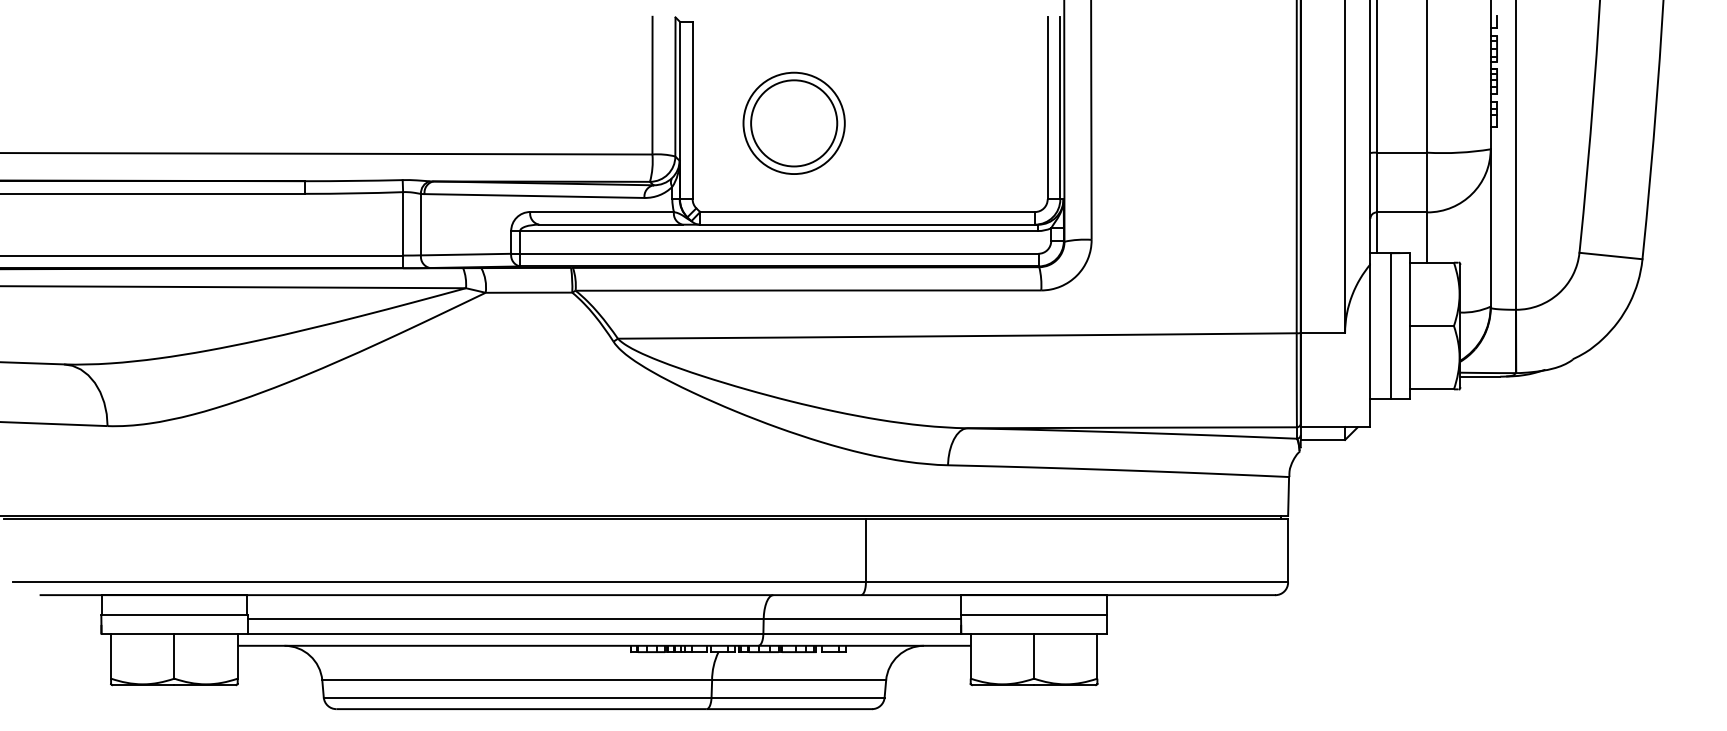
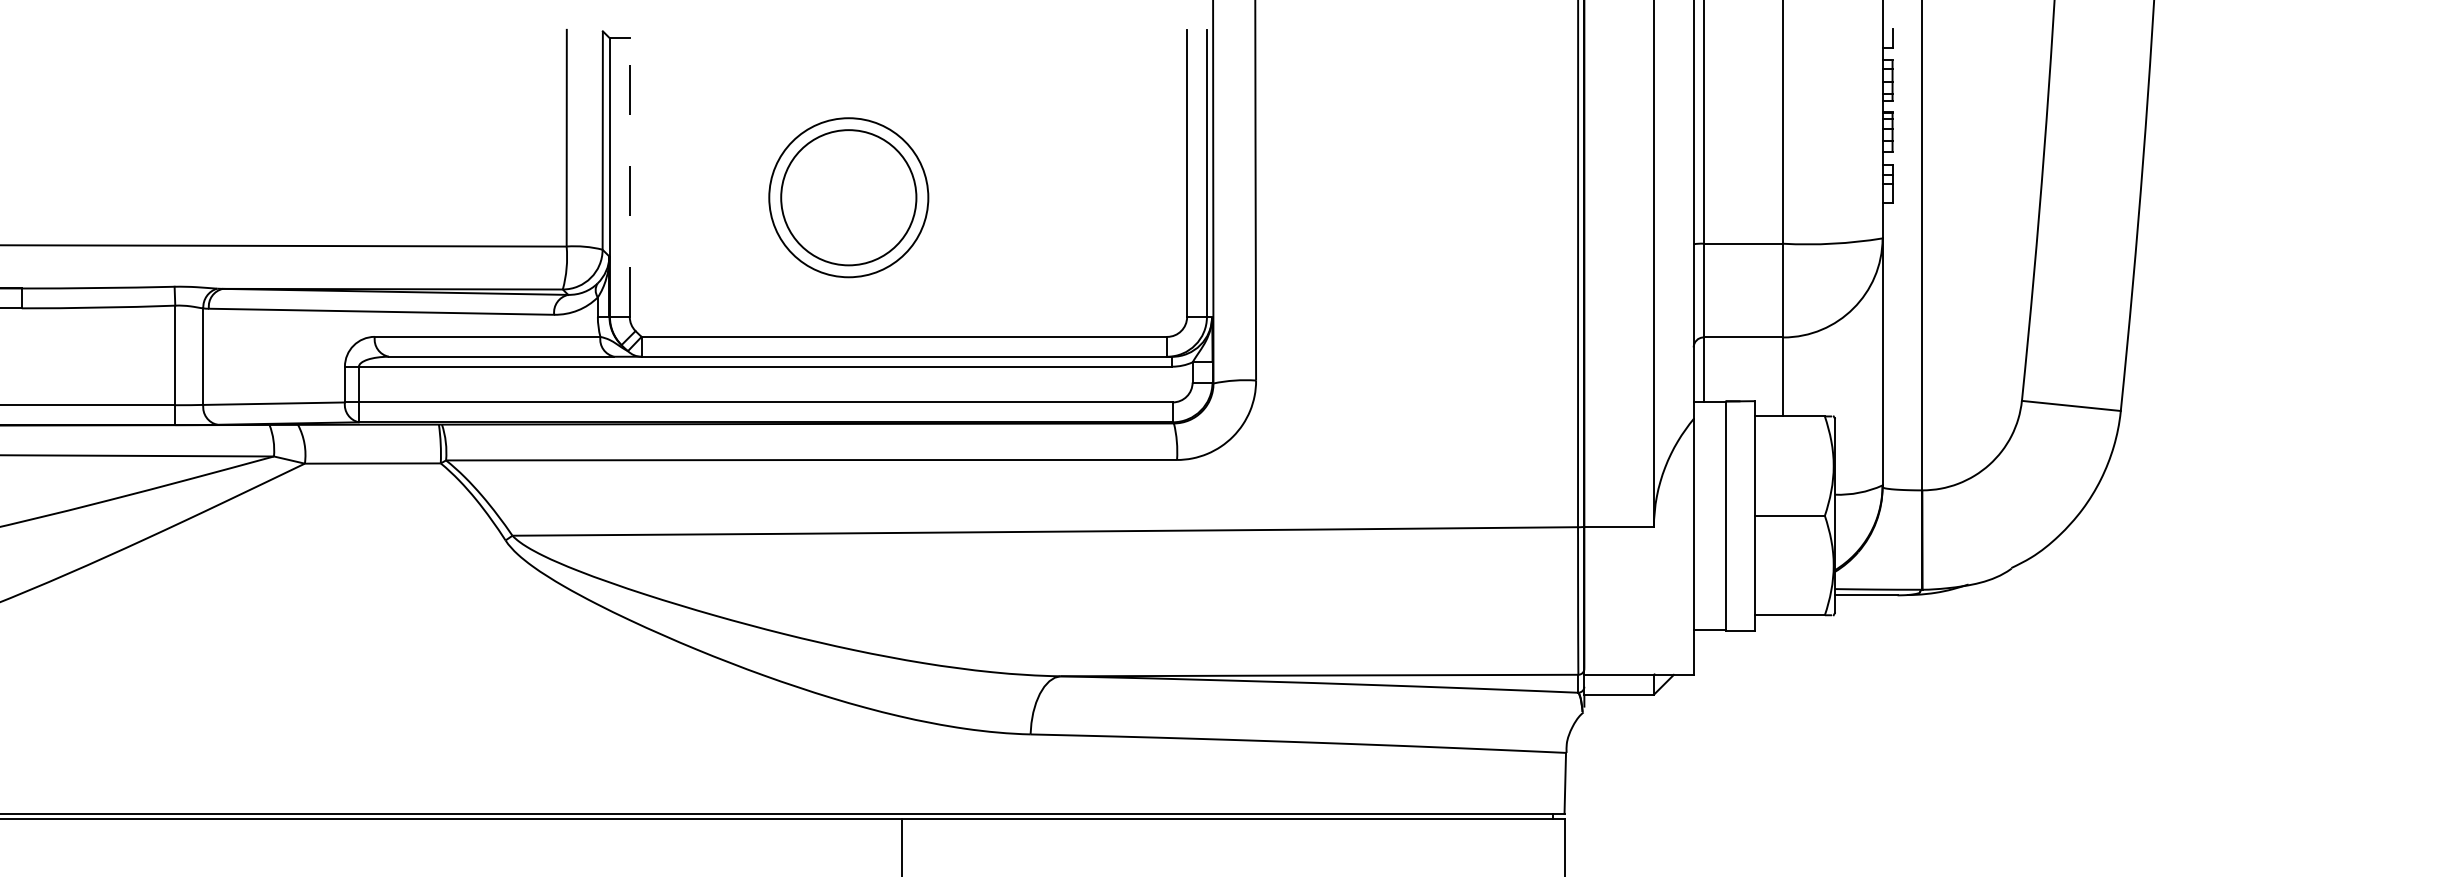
line: (692, 110) -> (629, 177), solid -> dashed
part: (793, 122) -> (847, 196), moved

